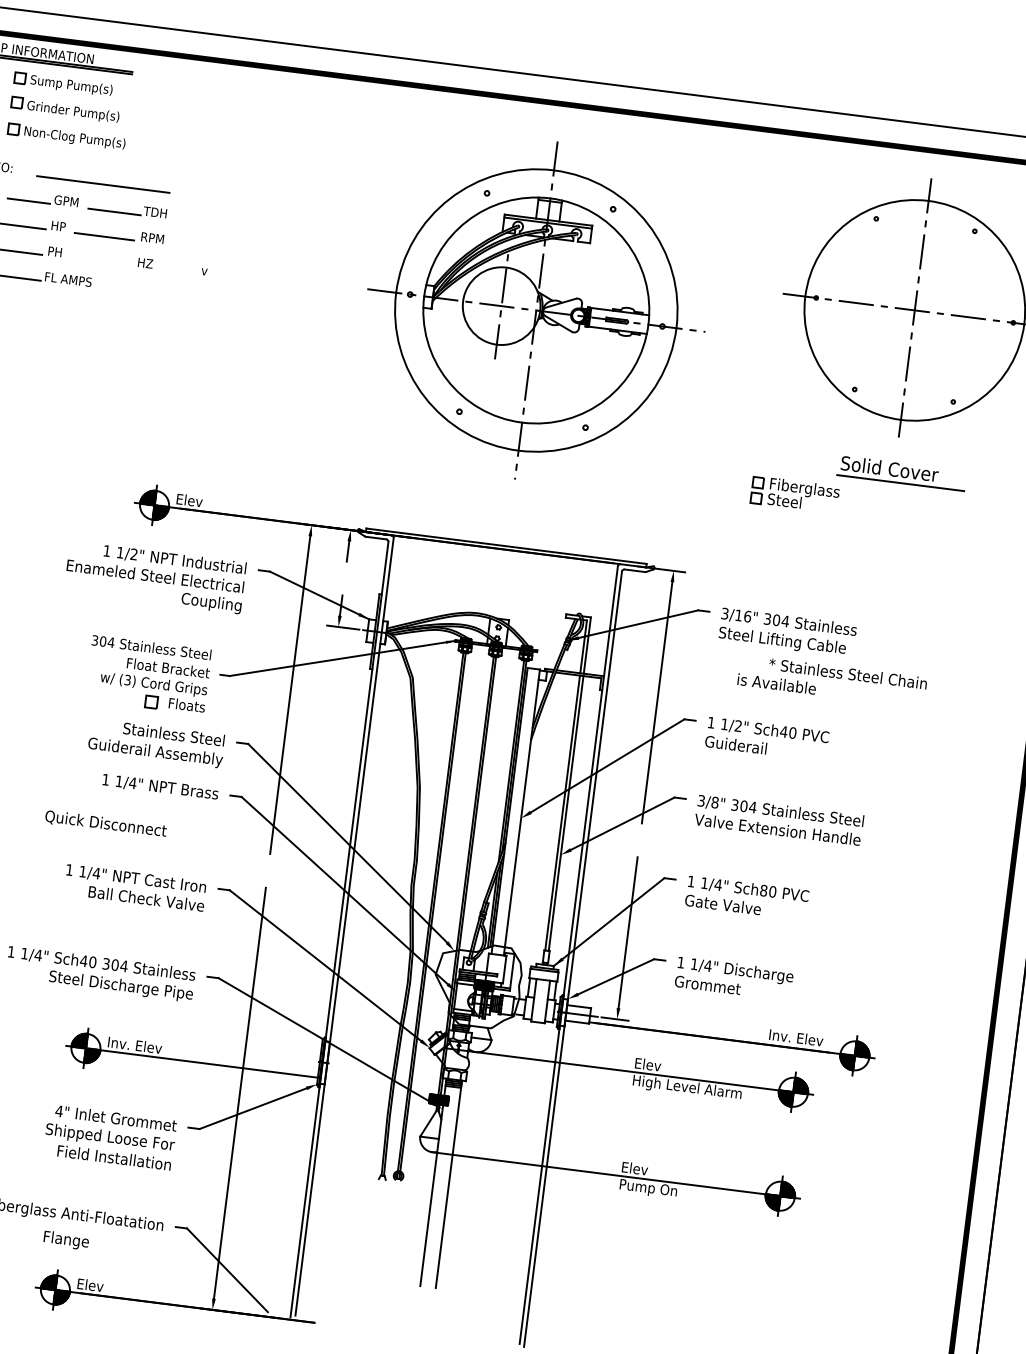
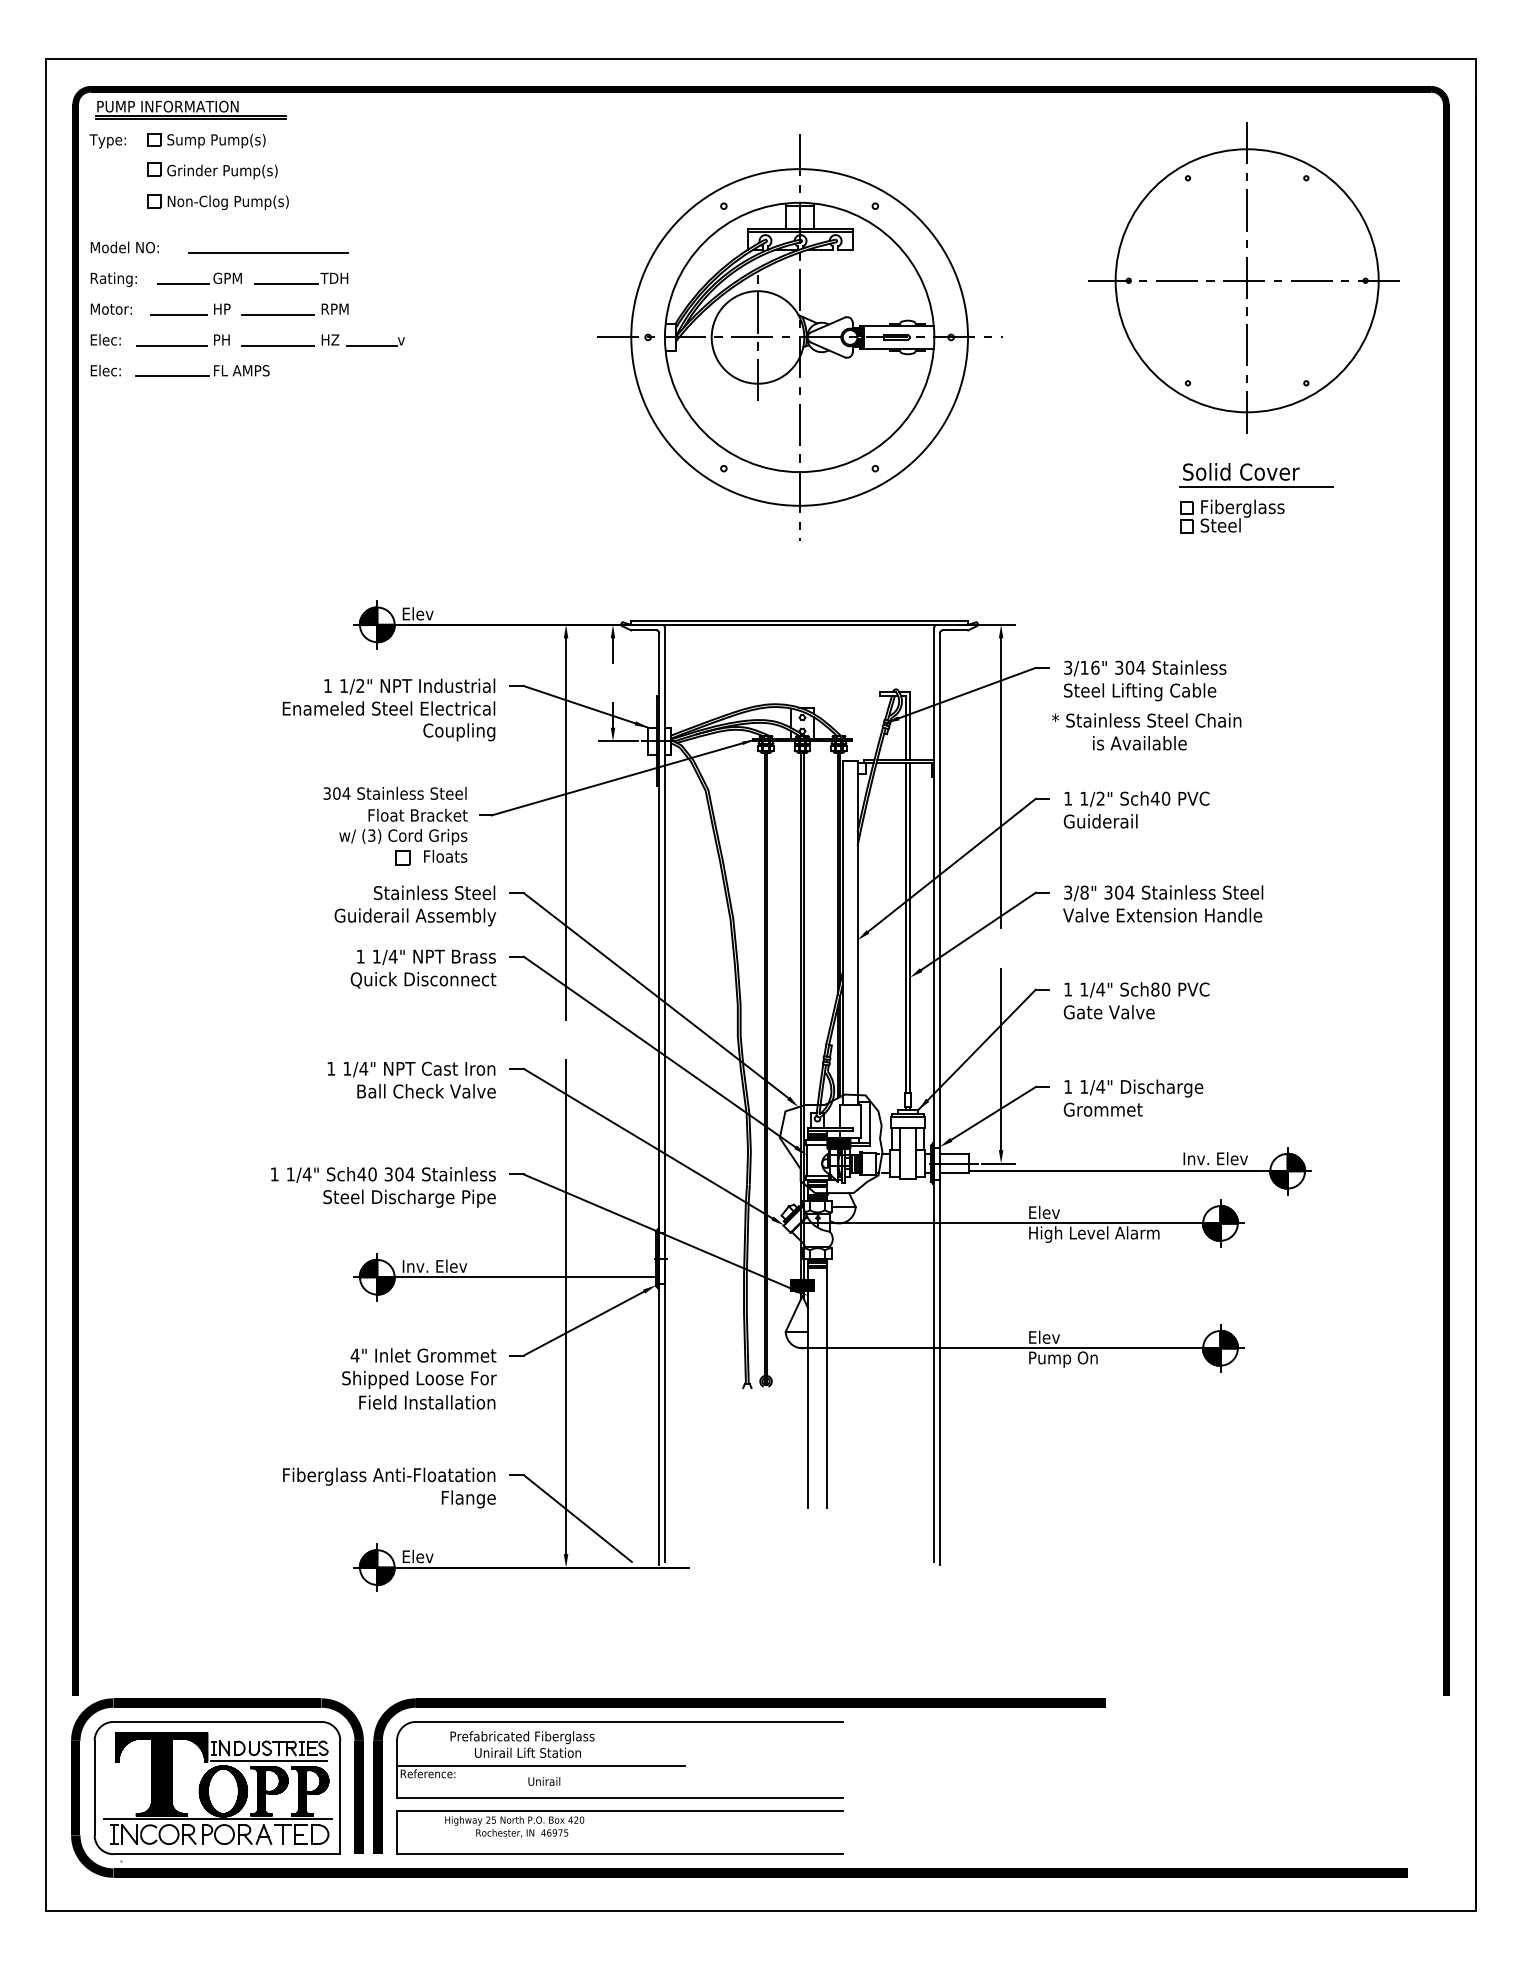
line: (101, 262) -> (278, 345), added
line: (179, 272) -> (372, 345), added
part: (795, 494) -> (1232, 516), moved
text: (848, 673) -> (1146, 720), moved
text: (105, 824) -> (423, 980), moved
text: (66, 1240) -> (468, 1499), moved

